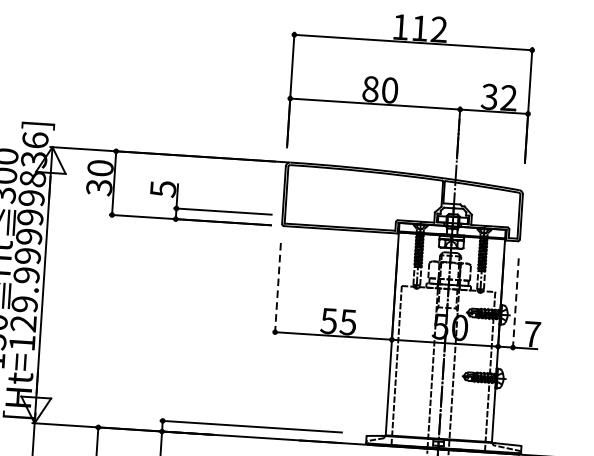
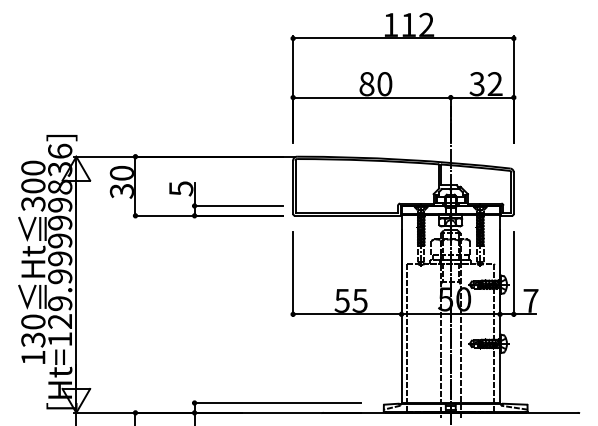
line: (278, 289) -> (293, 274), dashed -> solid
line: (515, 304) -> (513, 274), dashed -> solid

